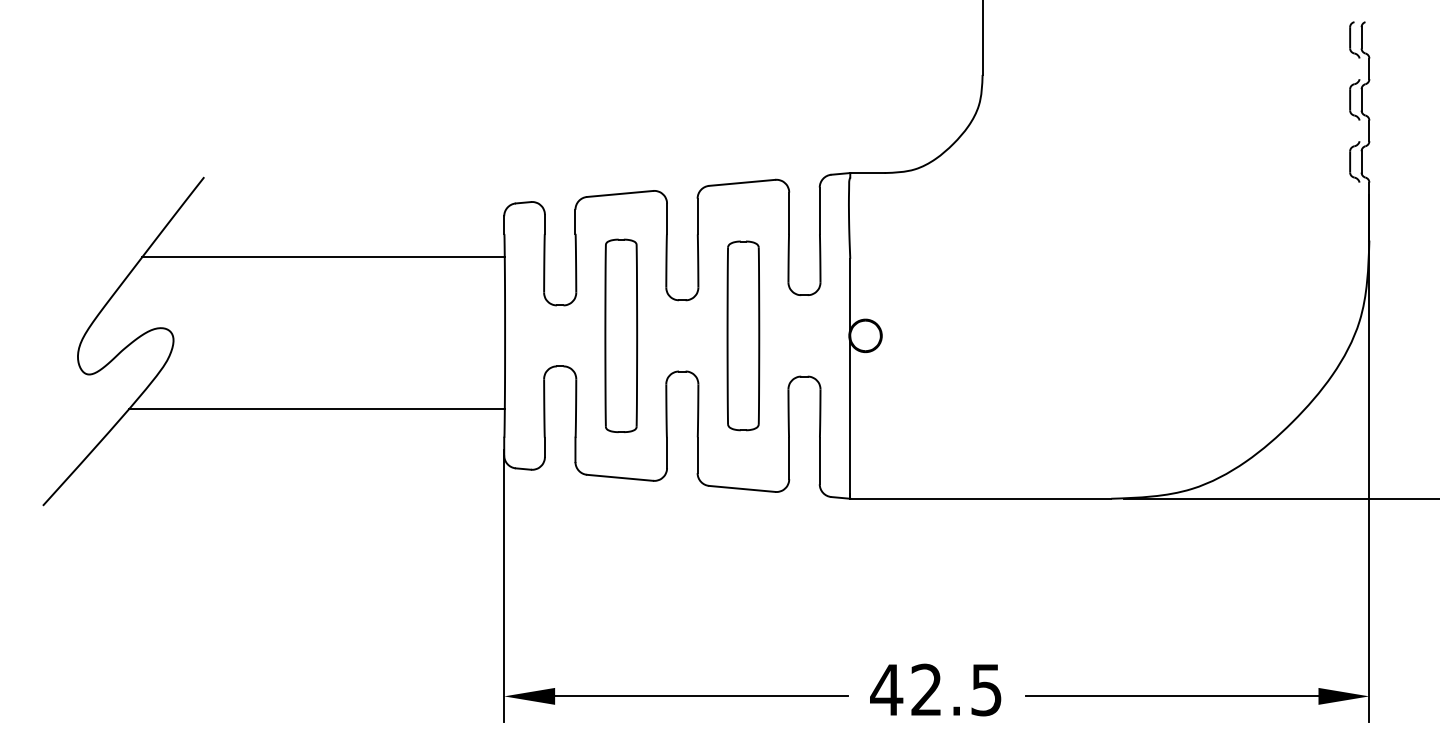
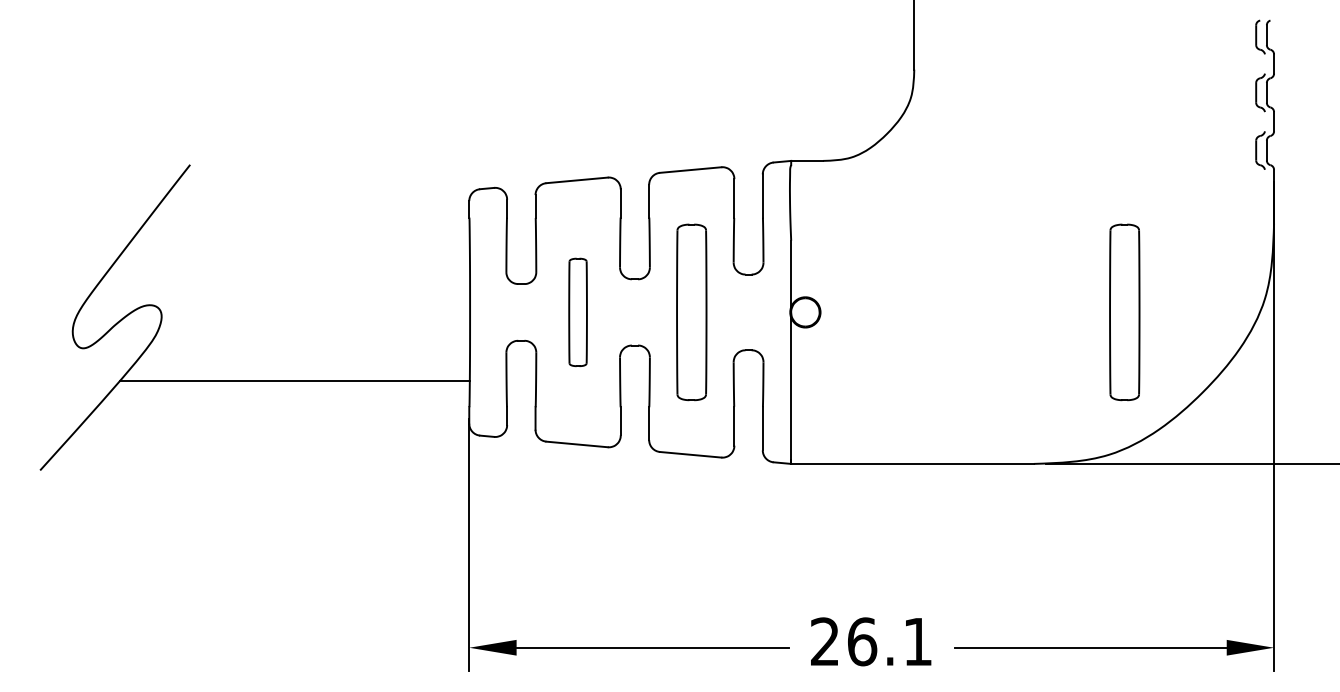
line: (322, 257) -> (300, 239), removed
part: (620, 335) -> (577, 312), size x0.6
part: (1208, 335) -> (1124, 312), added
text: (935, 689) -> (870, 641), 42.5 -> 26.1

